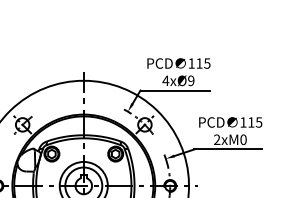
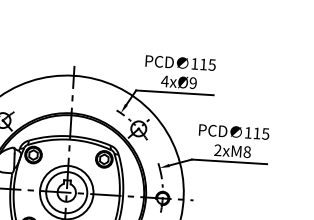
text: (243, 139) -> (247, 151), 2xM0 -> 2xM8

